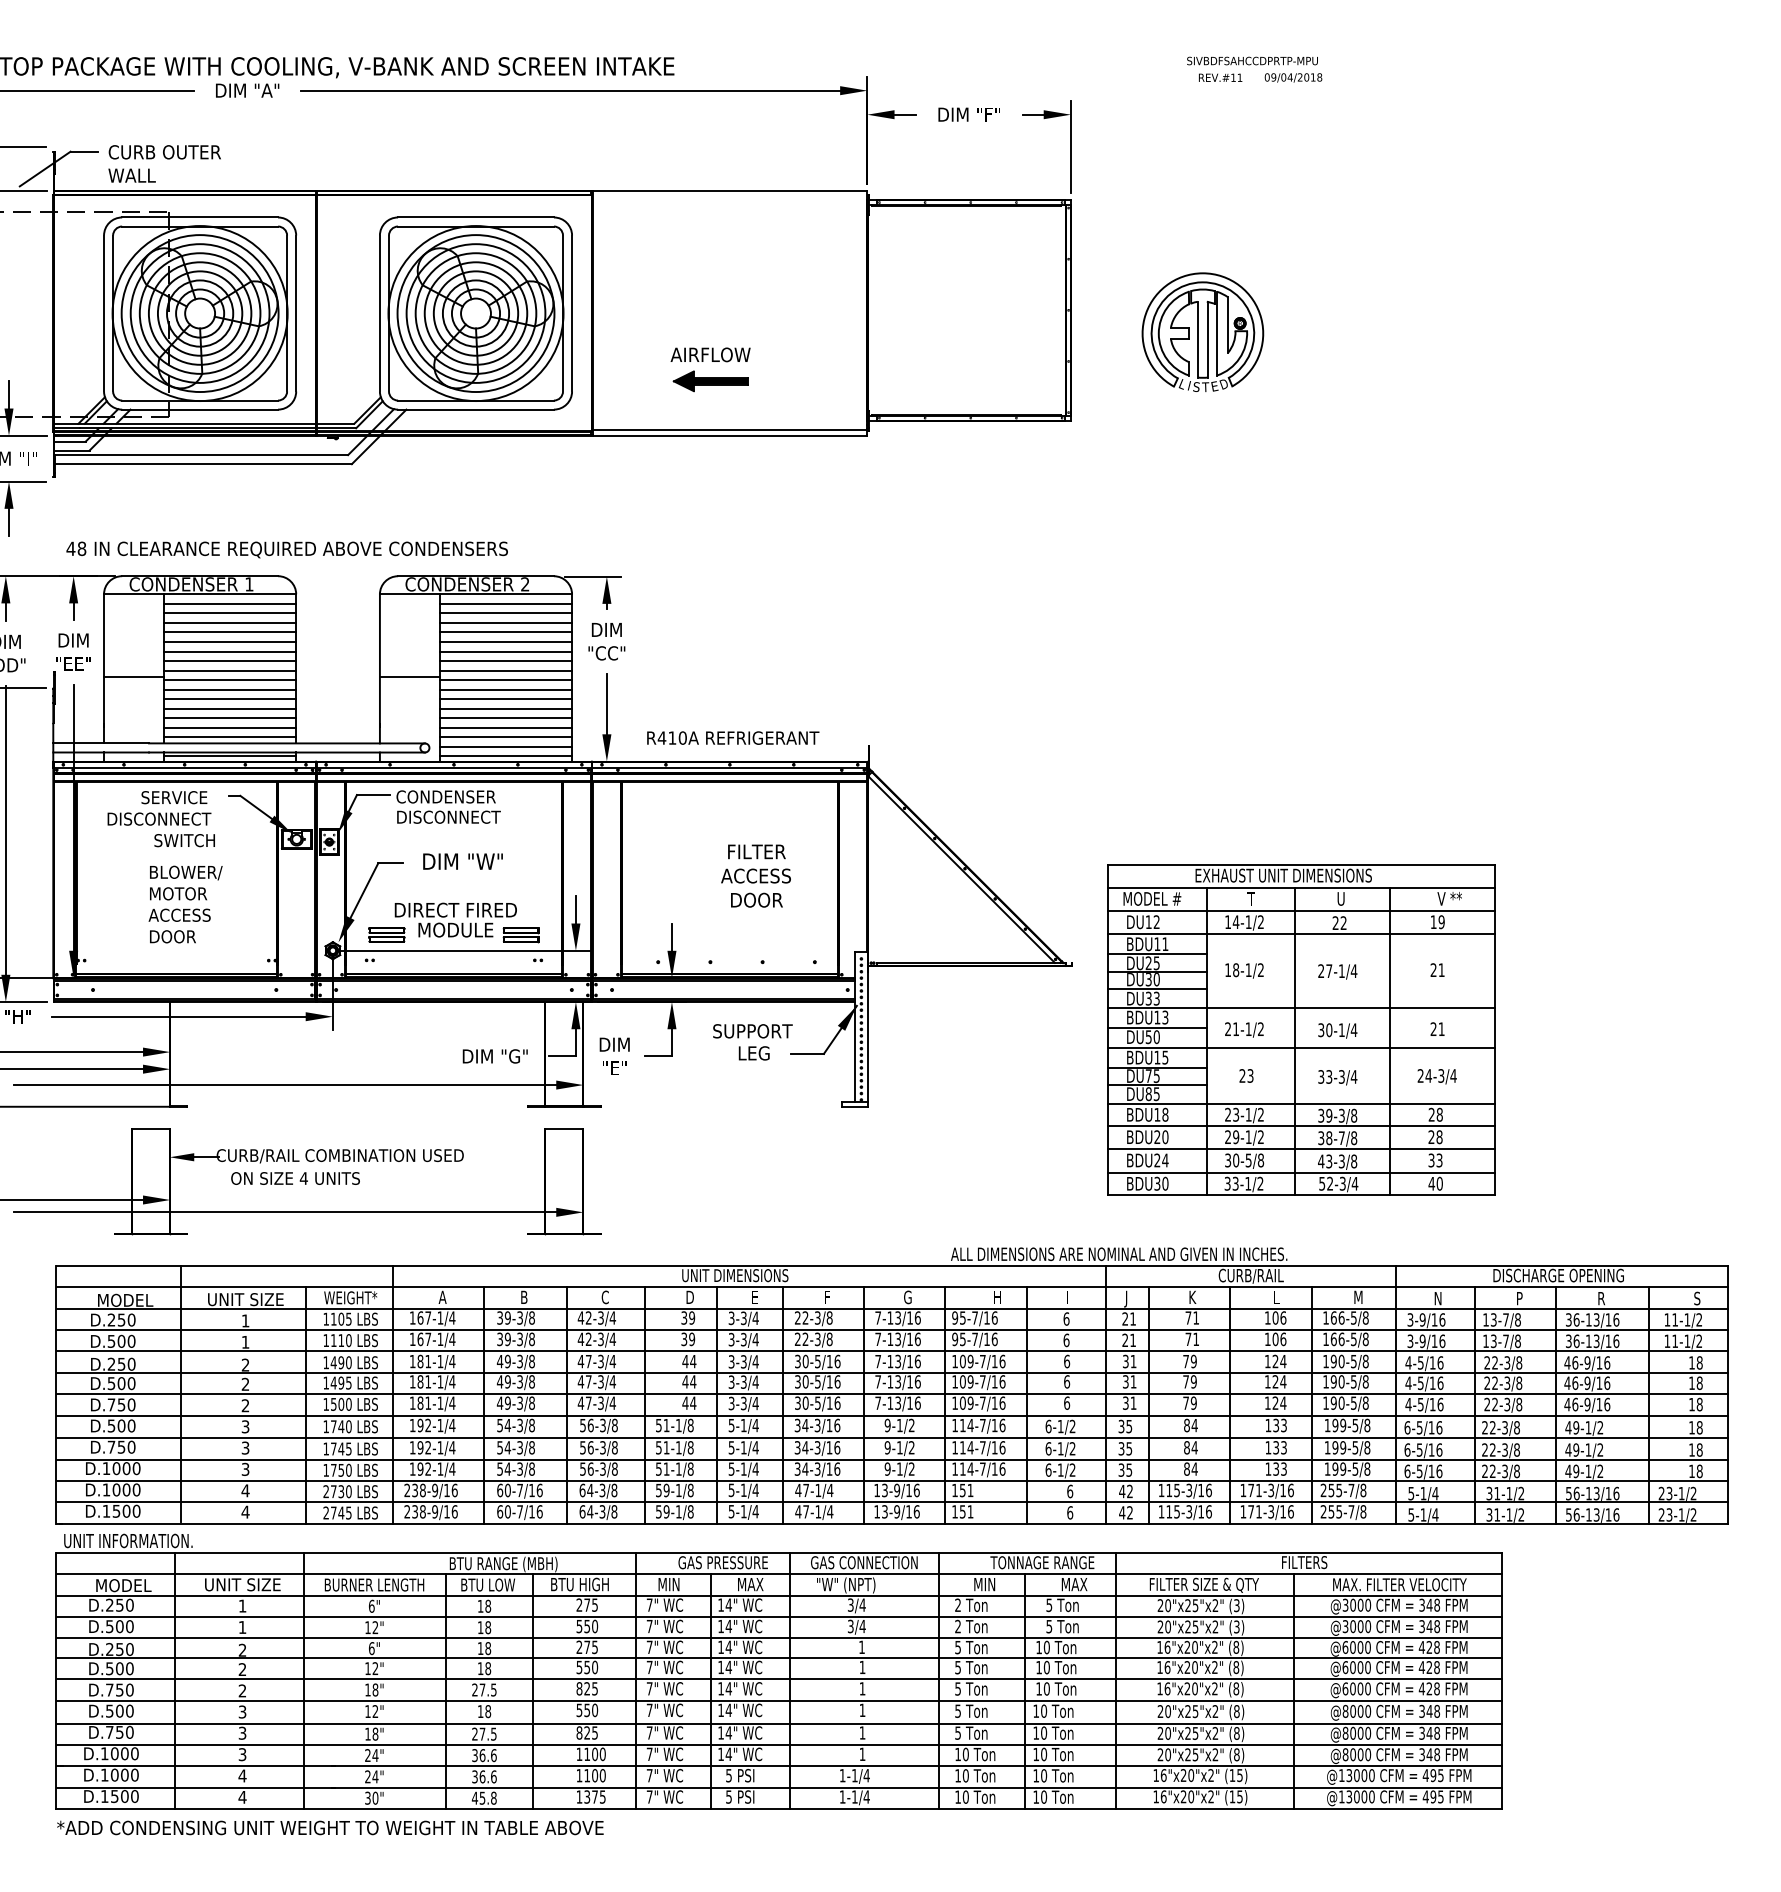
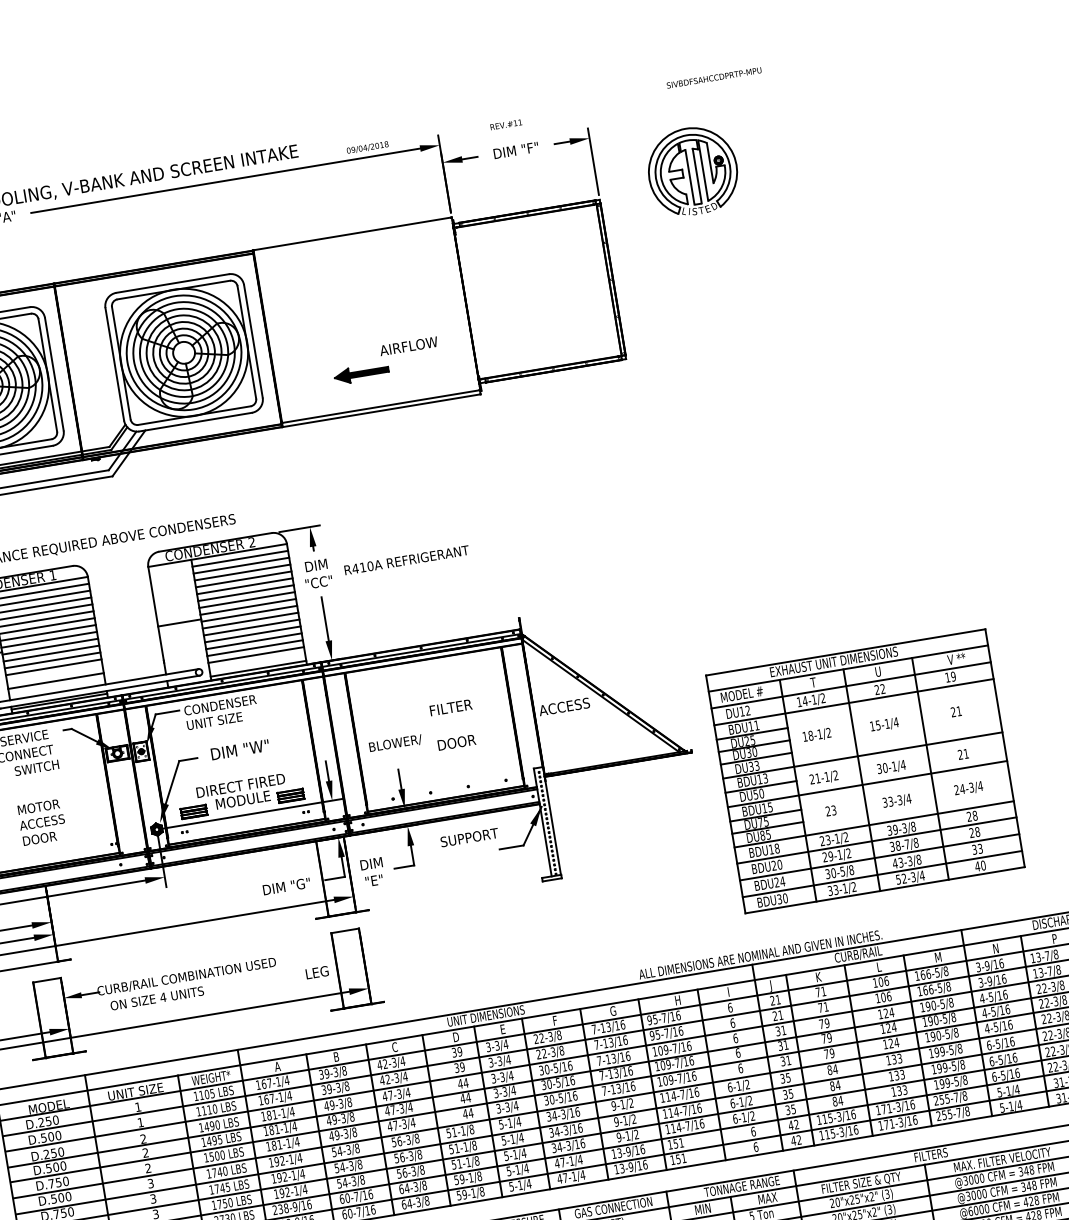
text: (1220, 77) -> (506, 124), moved
text: (1293, 77) -> (367, 147), moved
part: (1202, 331) -> (692, 170), moved
text: (710, 354) -> (408, 346), moved
line: (229, 718) -> (54, 674), removed
line: (229, 737) -> (56, 688), removed
text: (733, 737) -> (406, 559), moved
line: (505, 746) -> (257, 661), removed
text: (448, 816) -> (224, 719), DISCONNECT -> UNIT SIZE
text: (186, 872) -> (395, 743), moved
text: (755, 875) -> (563, 706), moved
text: (1325, 971) -> (875, 726), 27-1/4 -> 15-1/4
text: (753, 1053) -> (316, 972), moved

